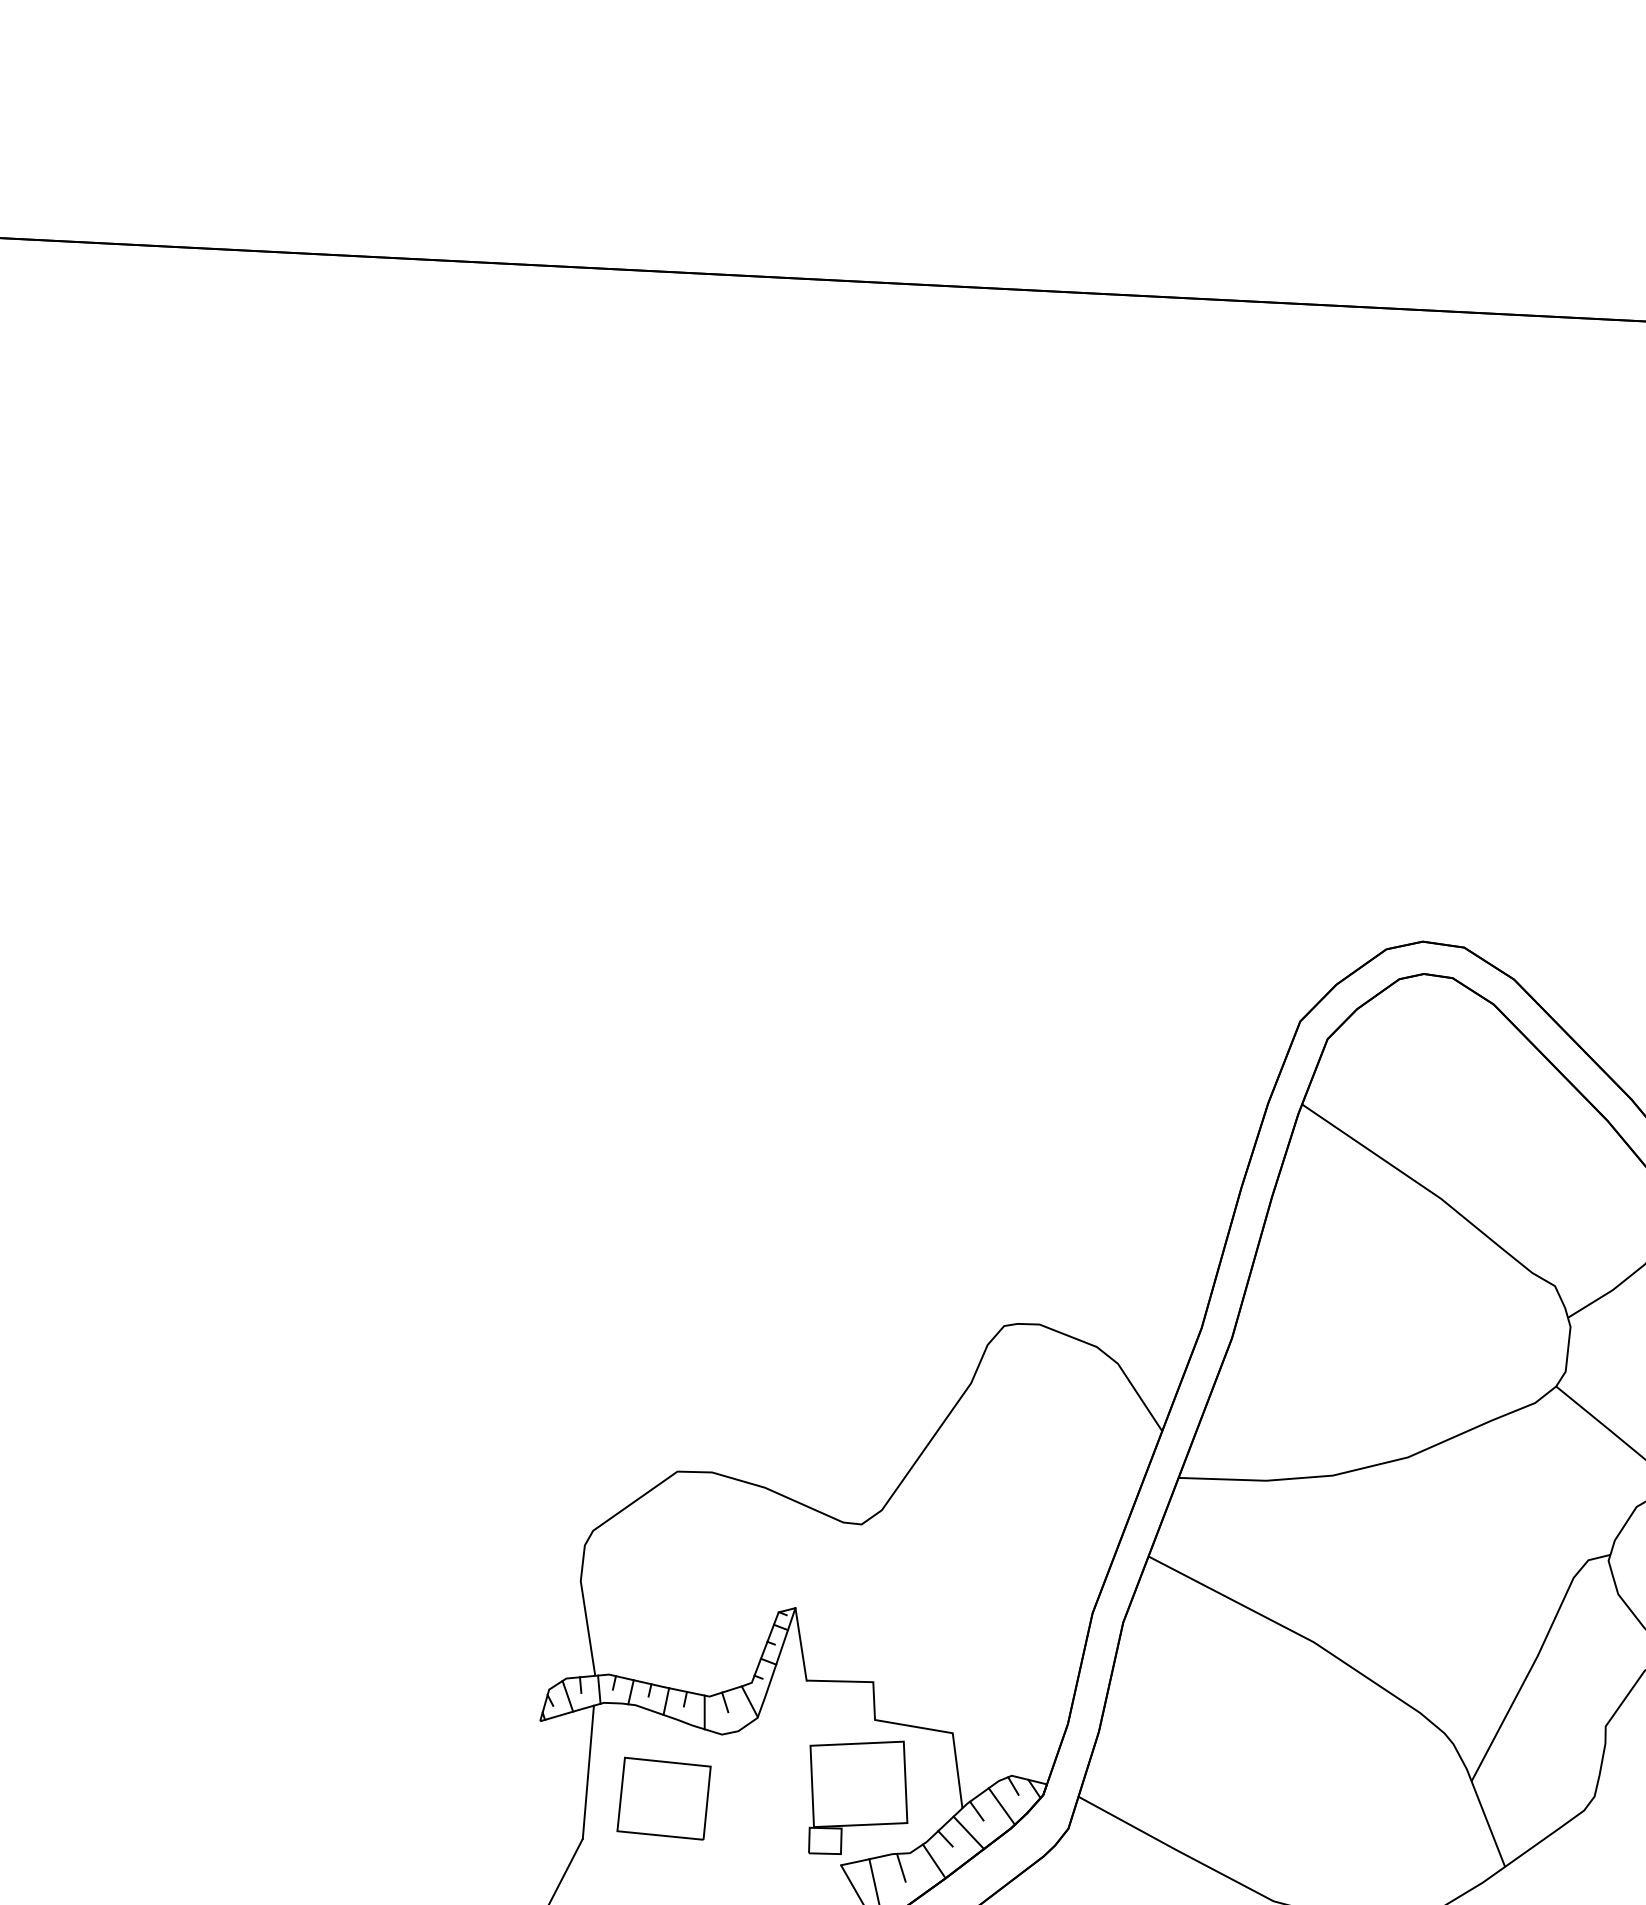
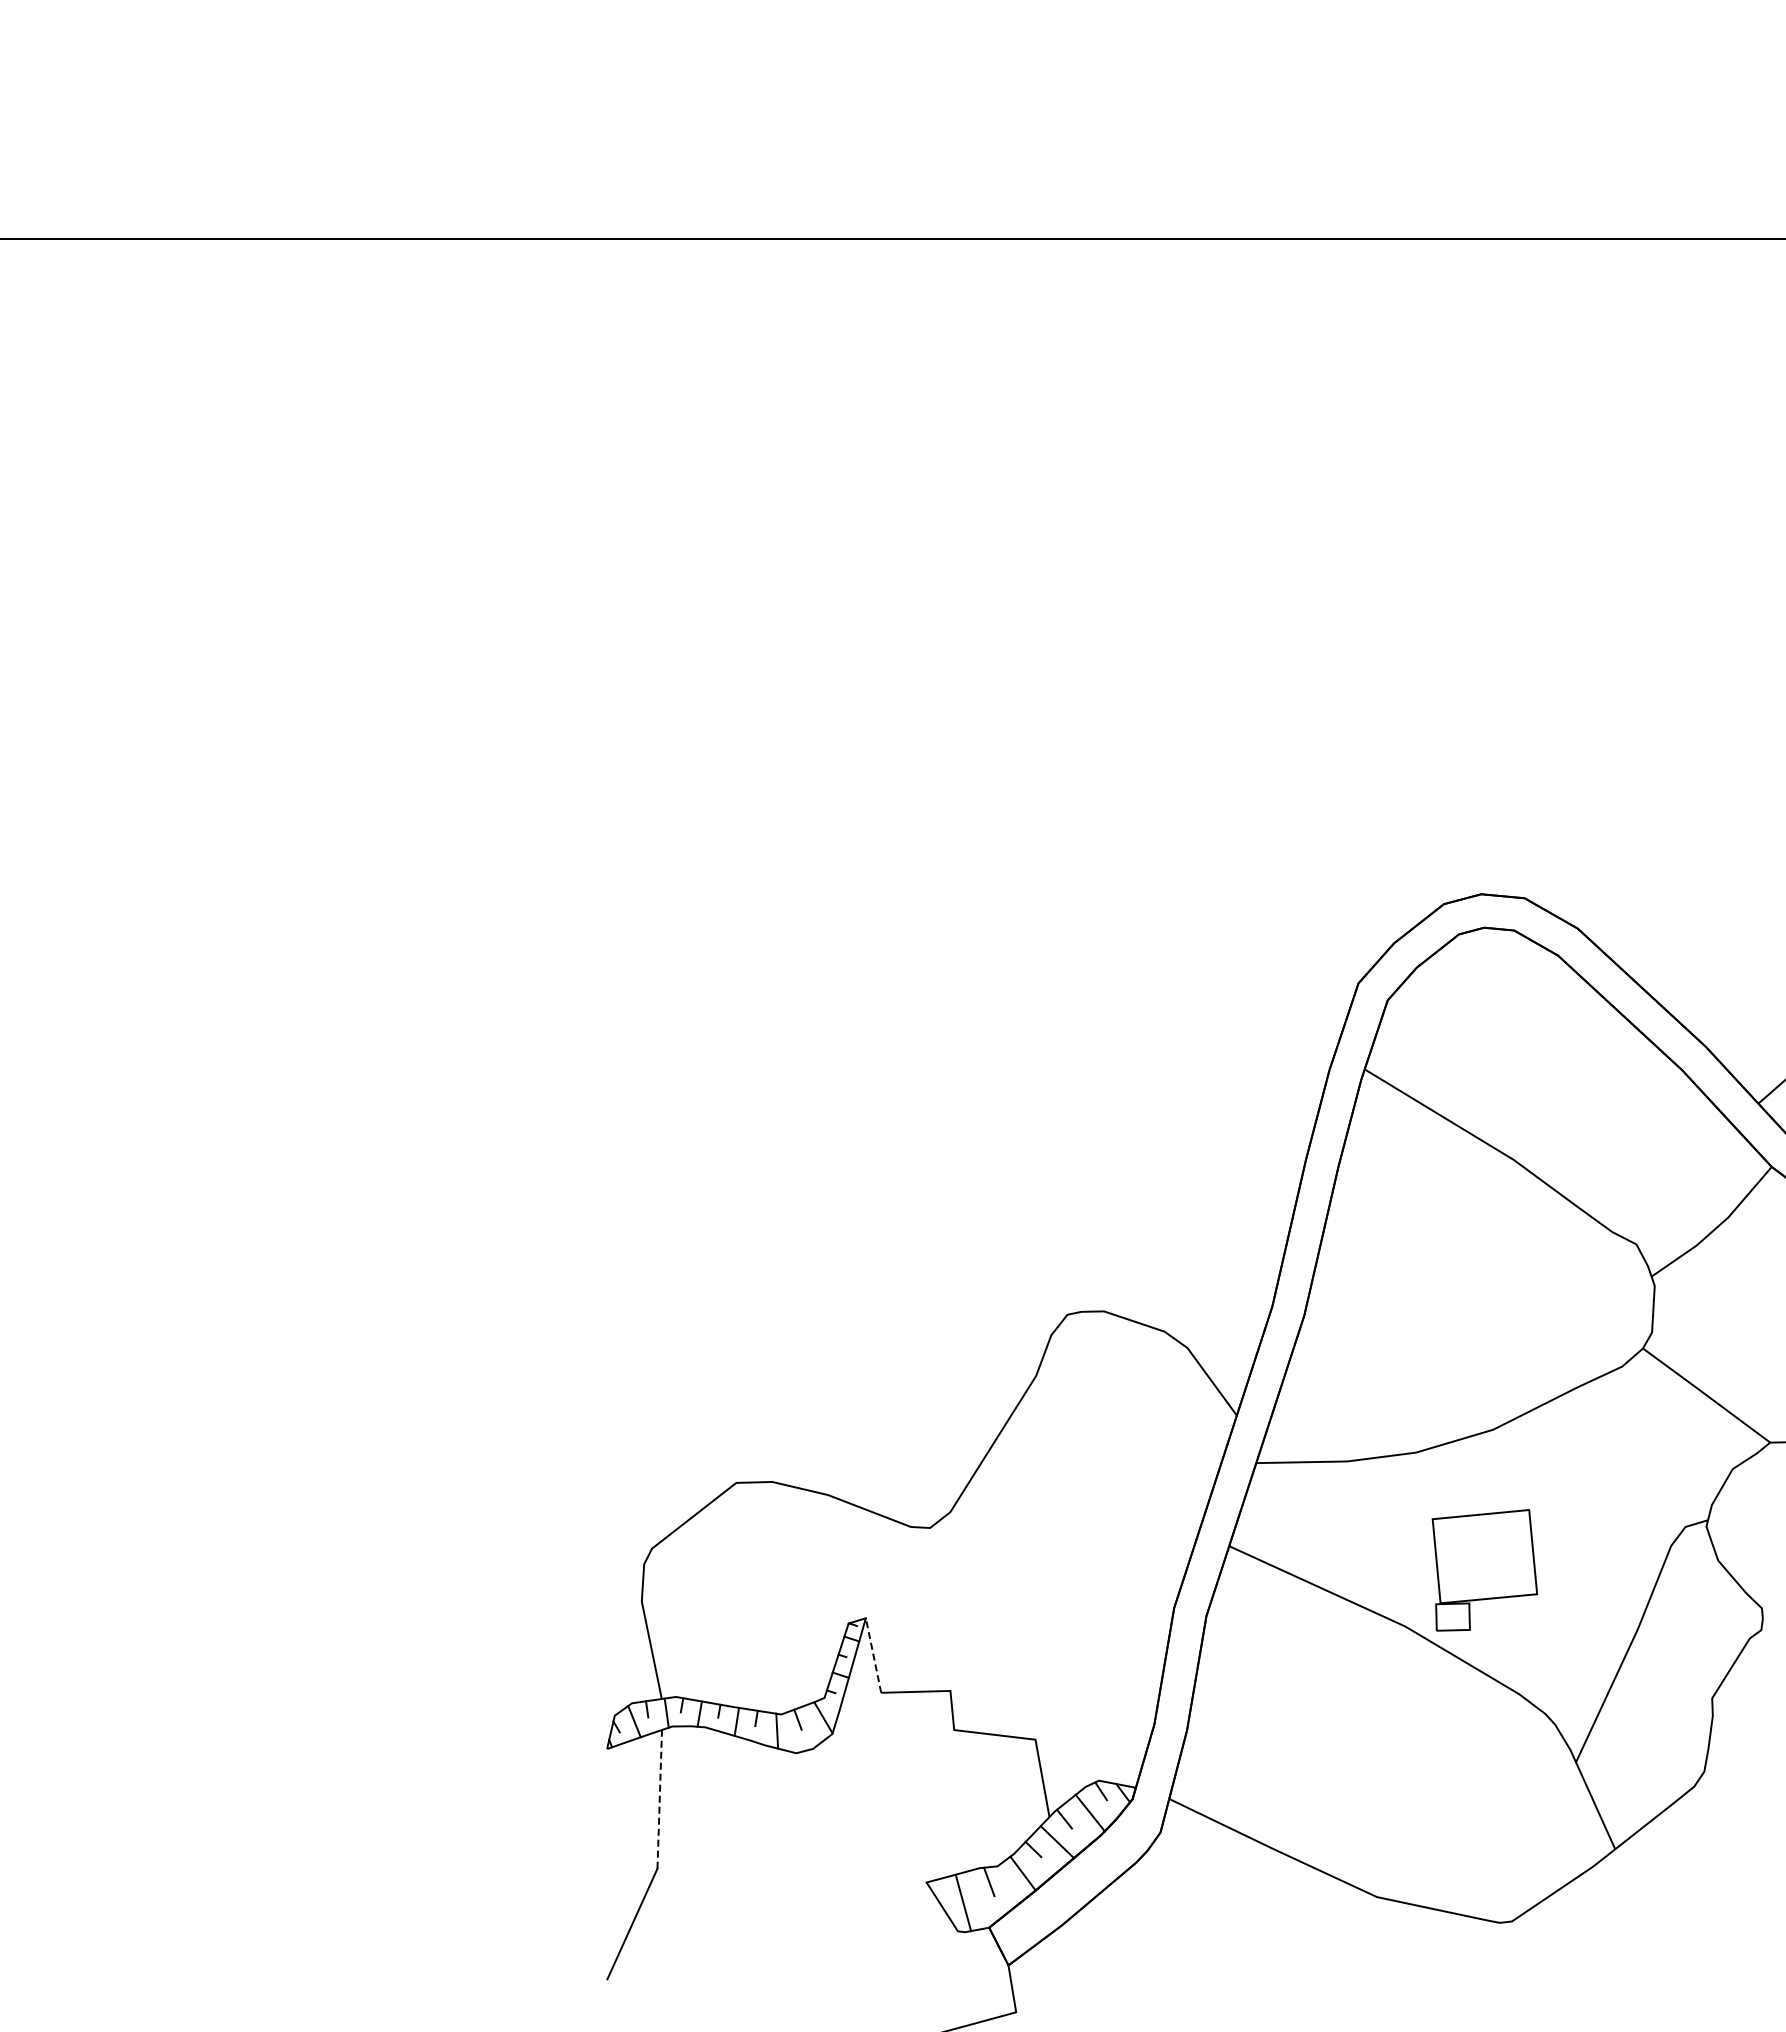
line: (801, 1644) -> (873, 1655), solid -> dashed
line: (588, 1771) -> (659, 1798), solid -> dashed
part: (857, 1797) -> (1484, 1570), moved
part: (663, 1798) -> (739, 1822), removed

